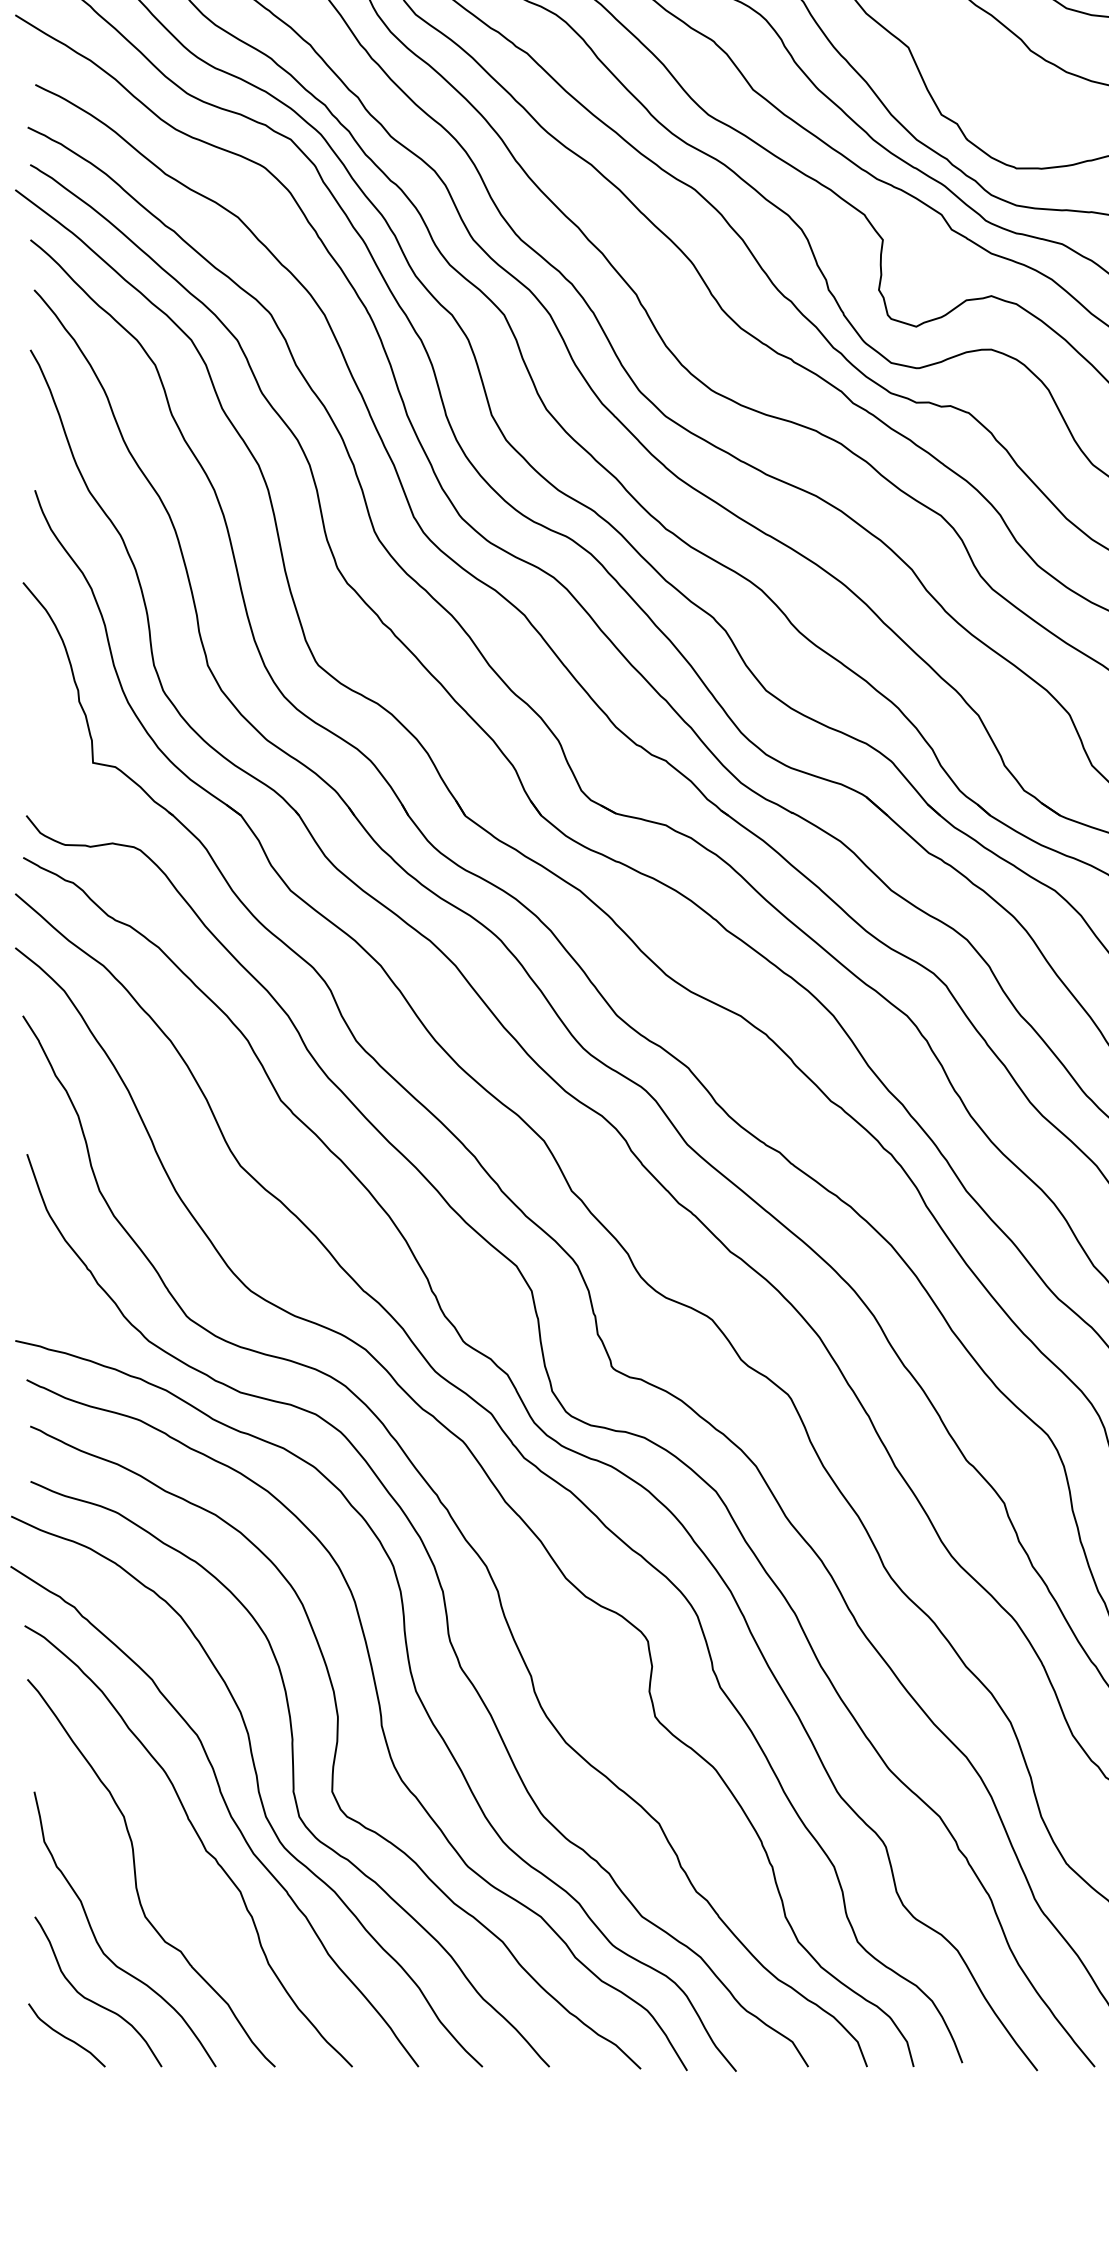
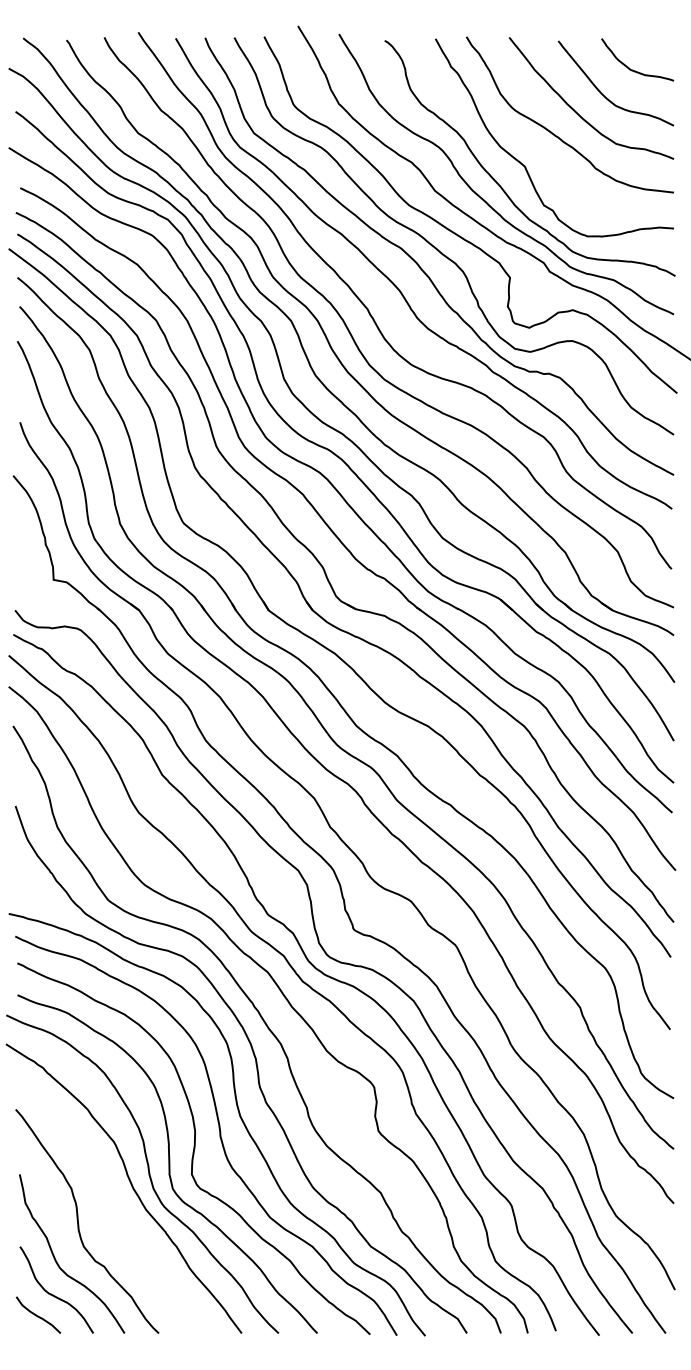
curve: (198, 1840) -> (114, 1202), removed

